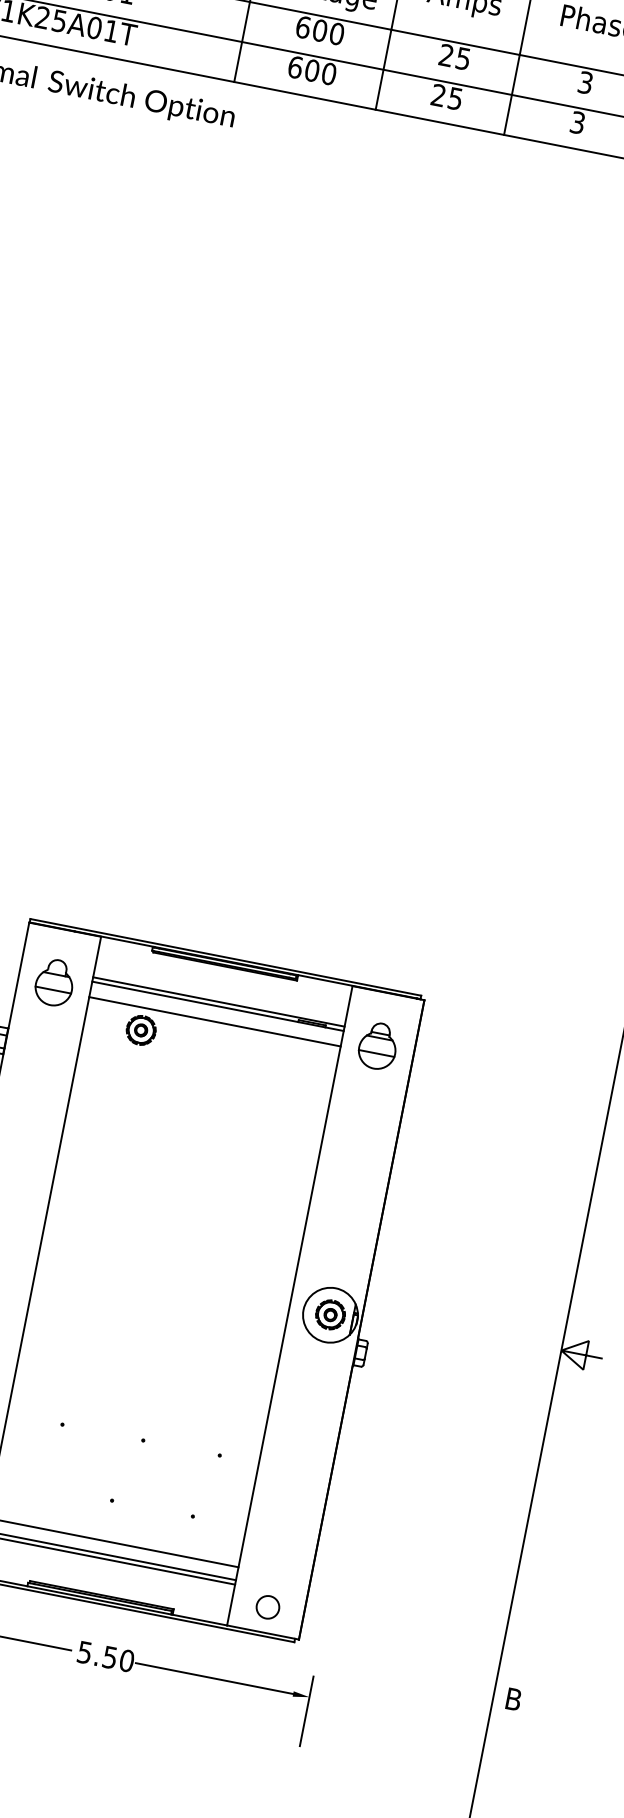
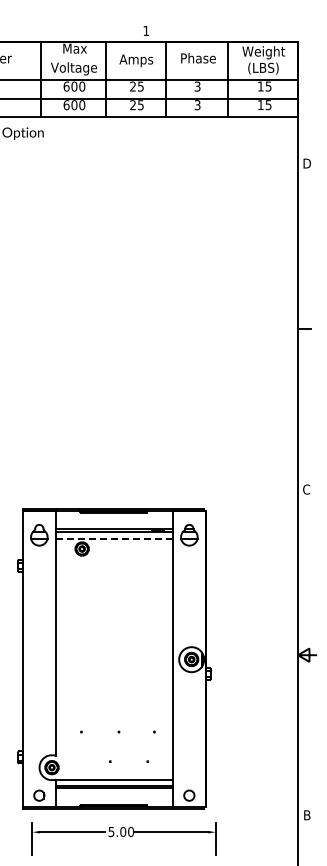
line: (215, 1021) -> (114, 538), solid -> dashed
text: (110, 1656) -> (123, 831), 5.50 -> 5.00

